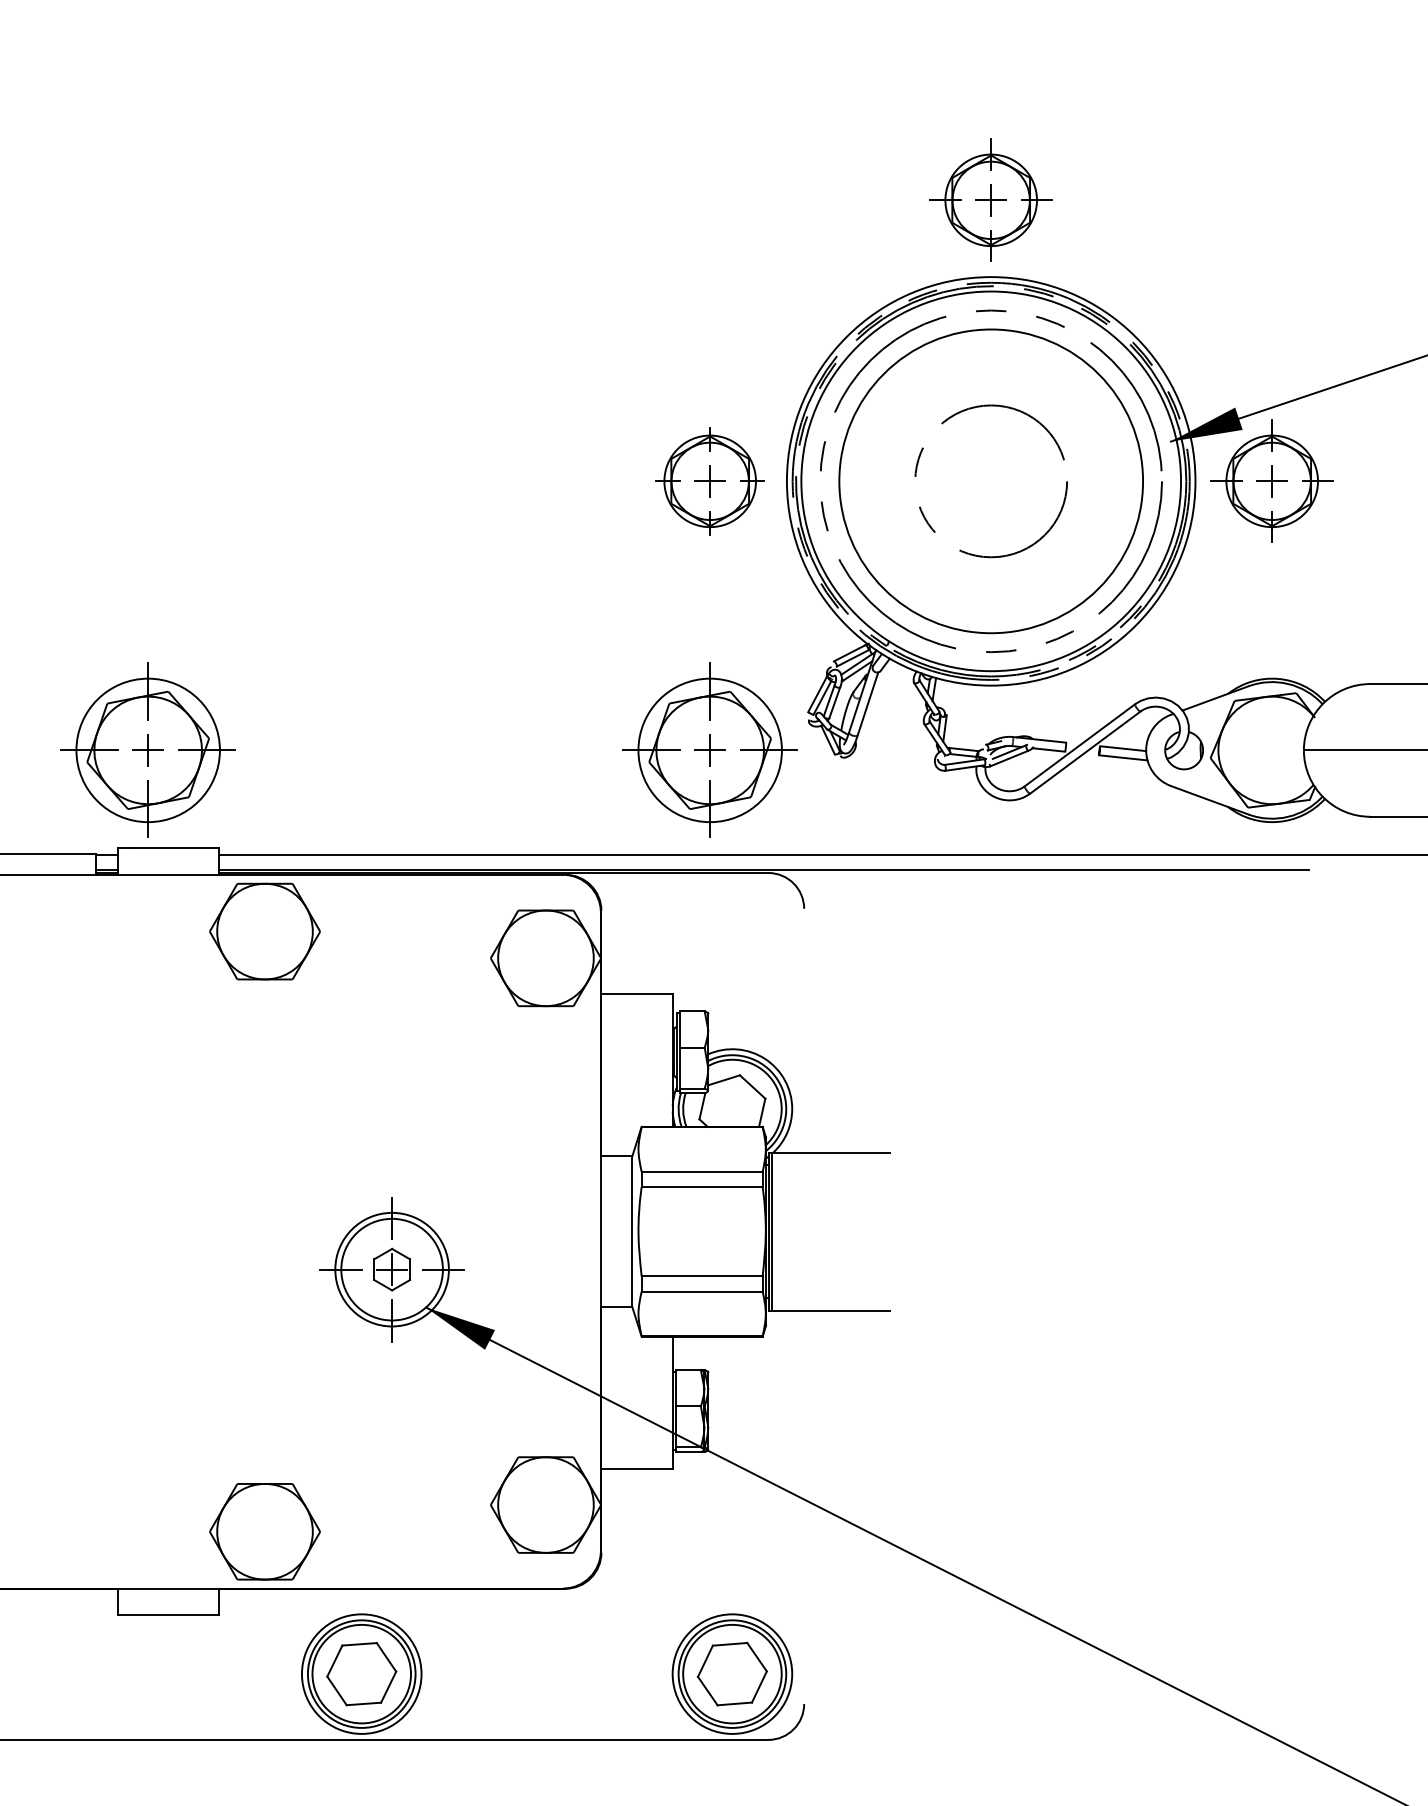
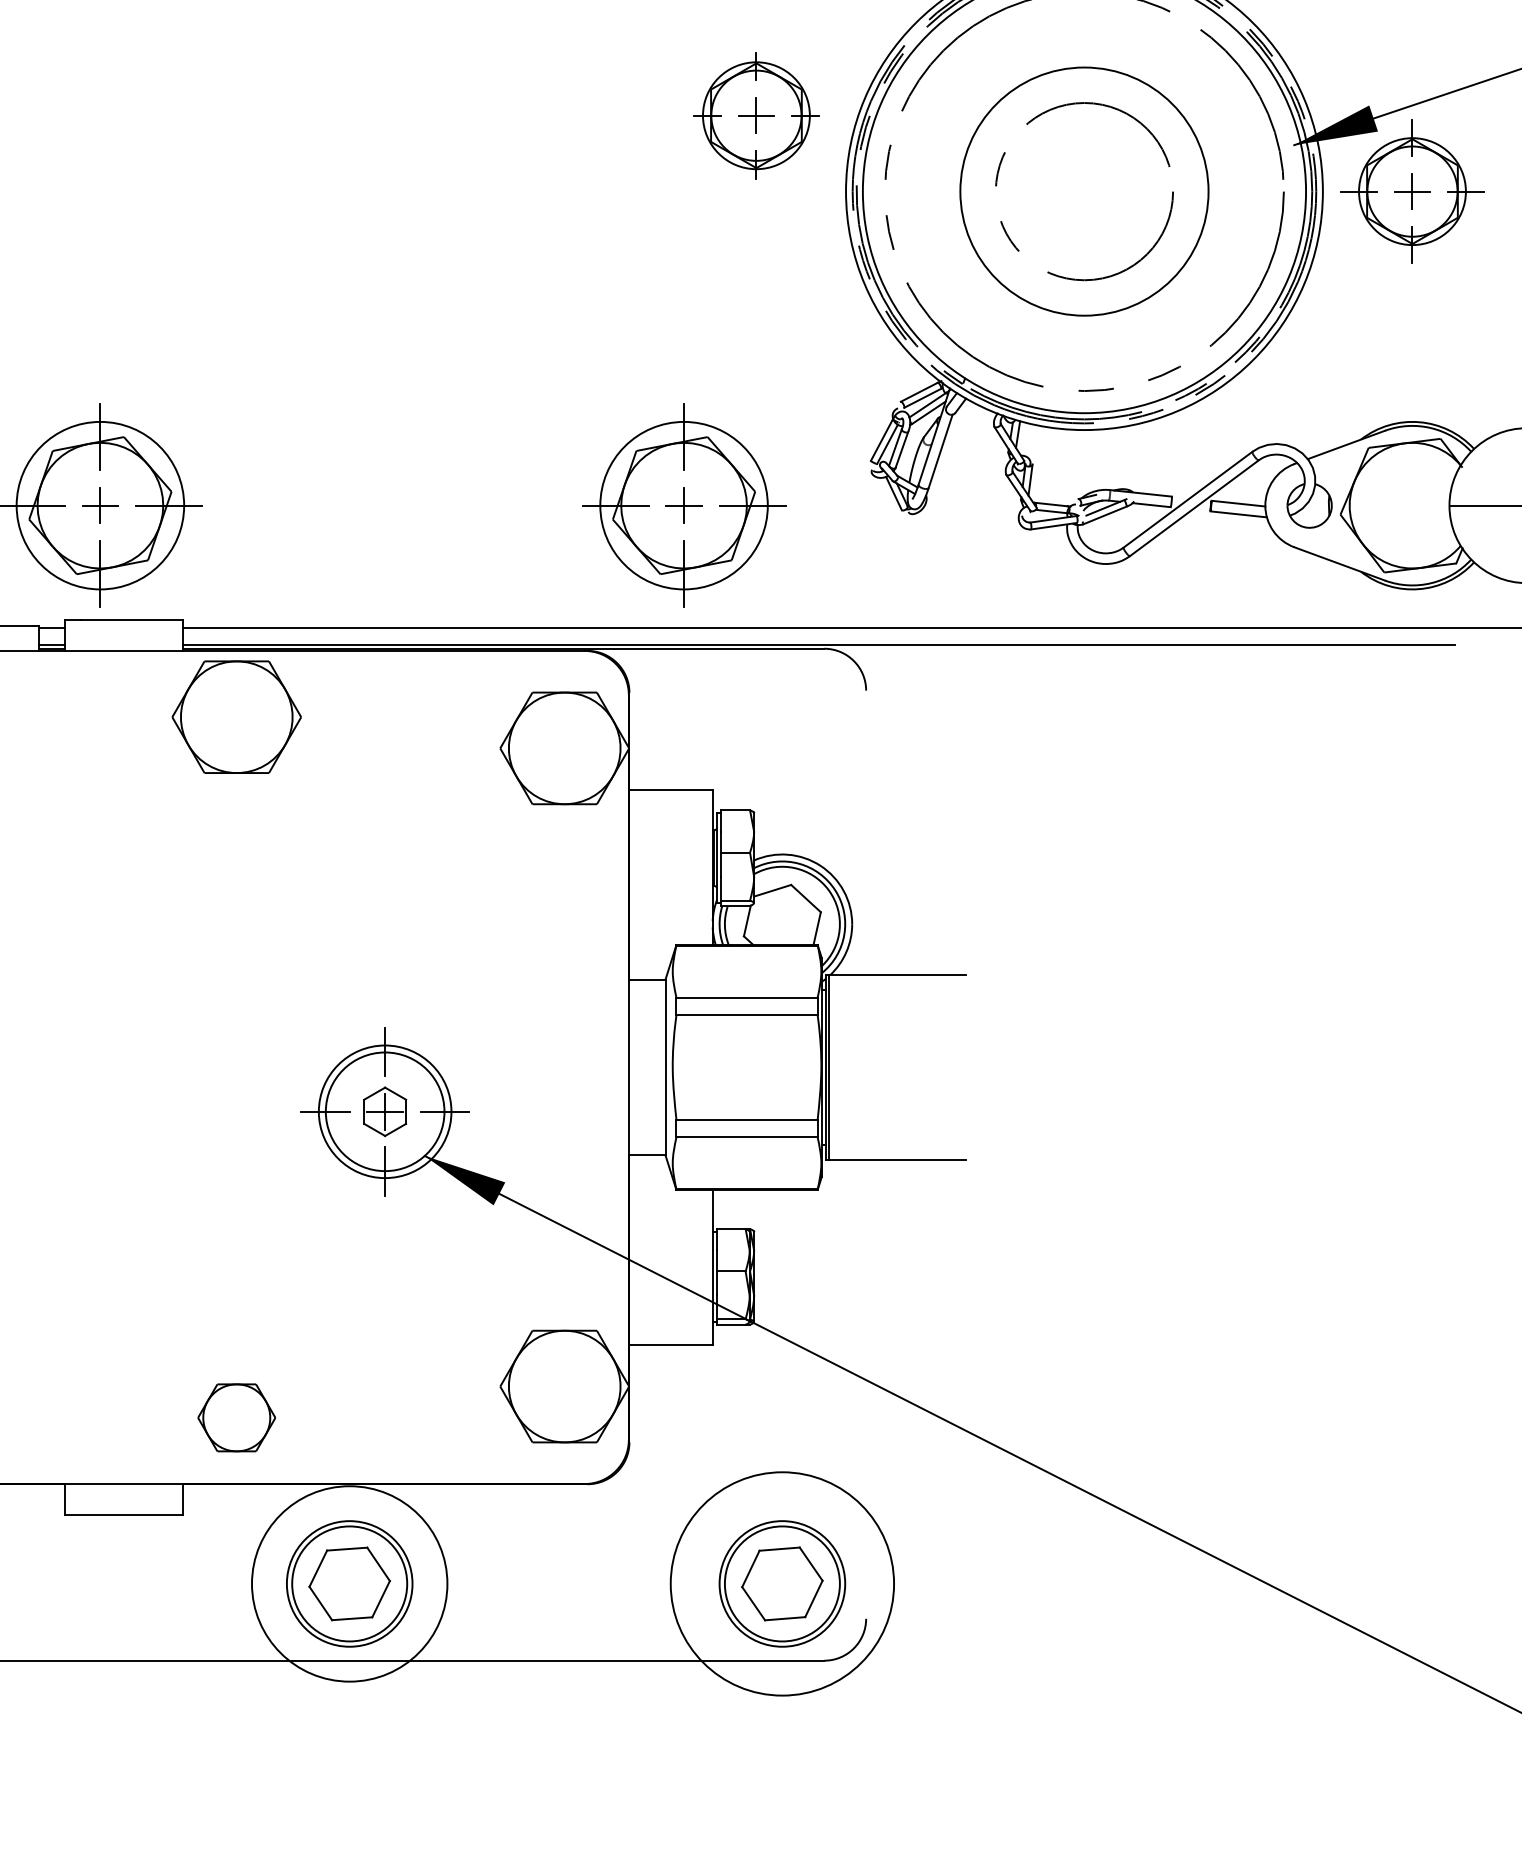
part: (709, 481) -> (755, 115), moved
circle: (991, 481) -> (1084, 191), size x0.7
part: (709, 749) -> (683, 504), moved
part: (264, 1531) -> (236, 1417), size x0.6
circle: (361, 1673) -> (349, 1583), size x1.4
circle: (732, 1673) -> (782, 1583), size x1.6

